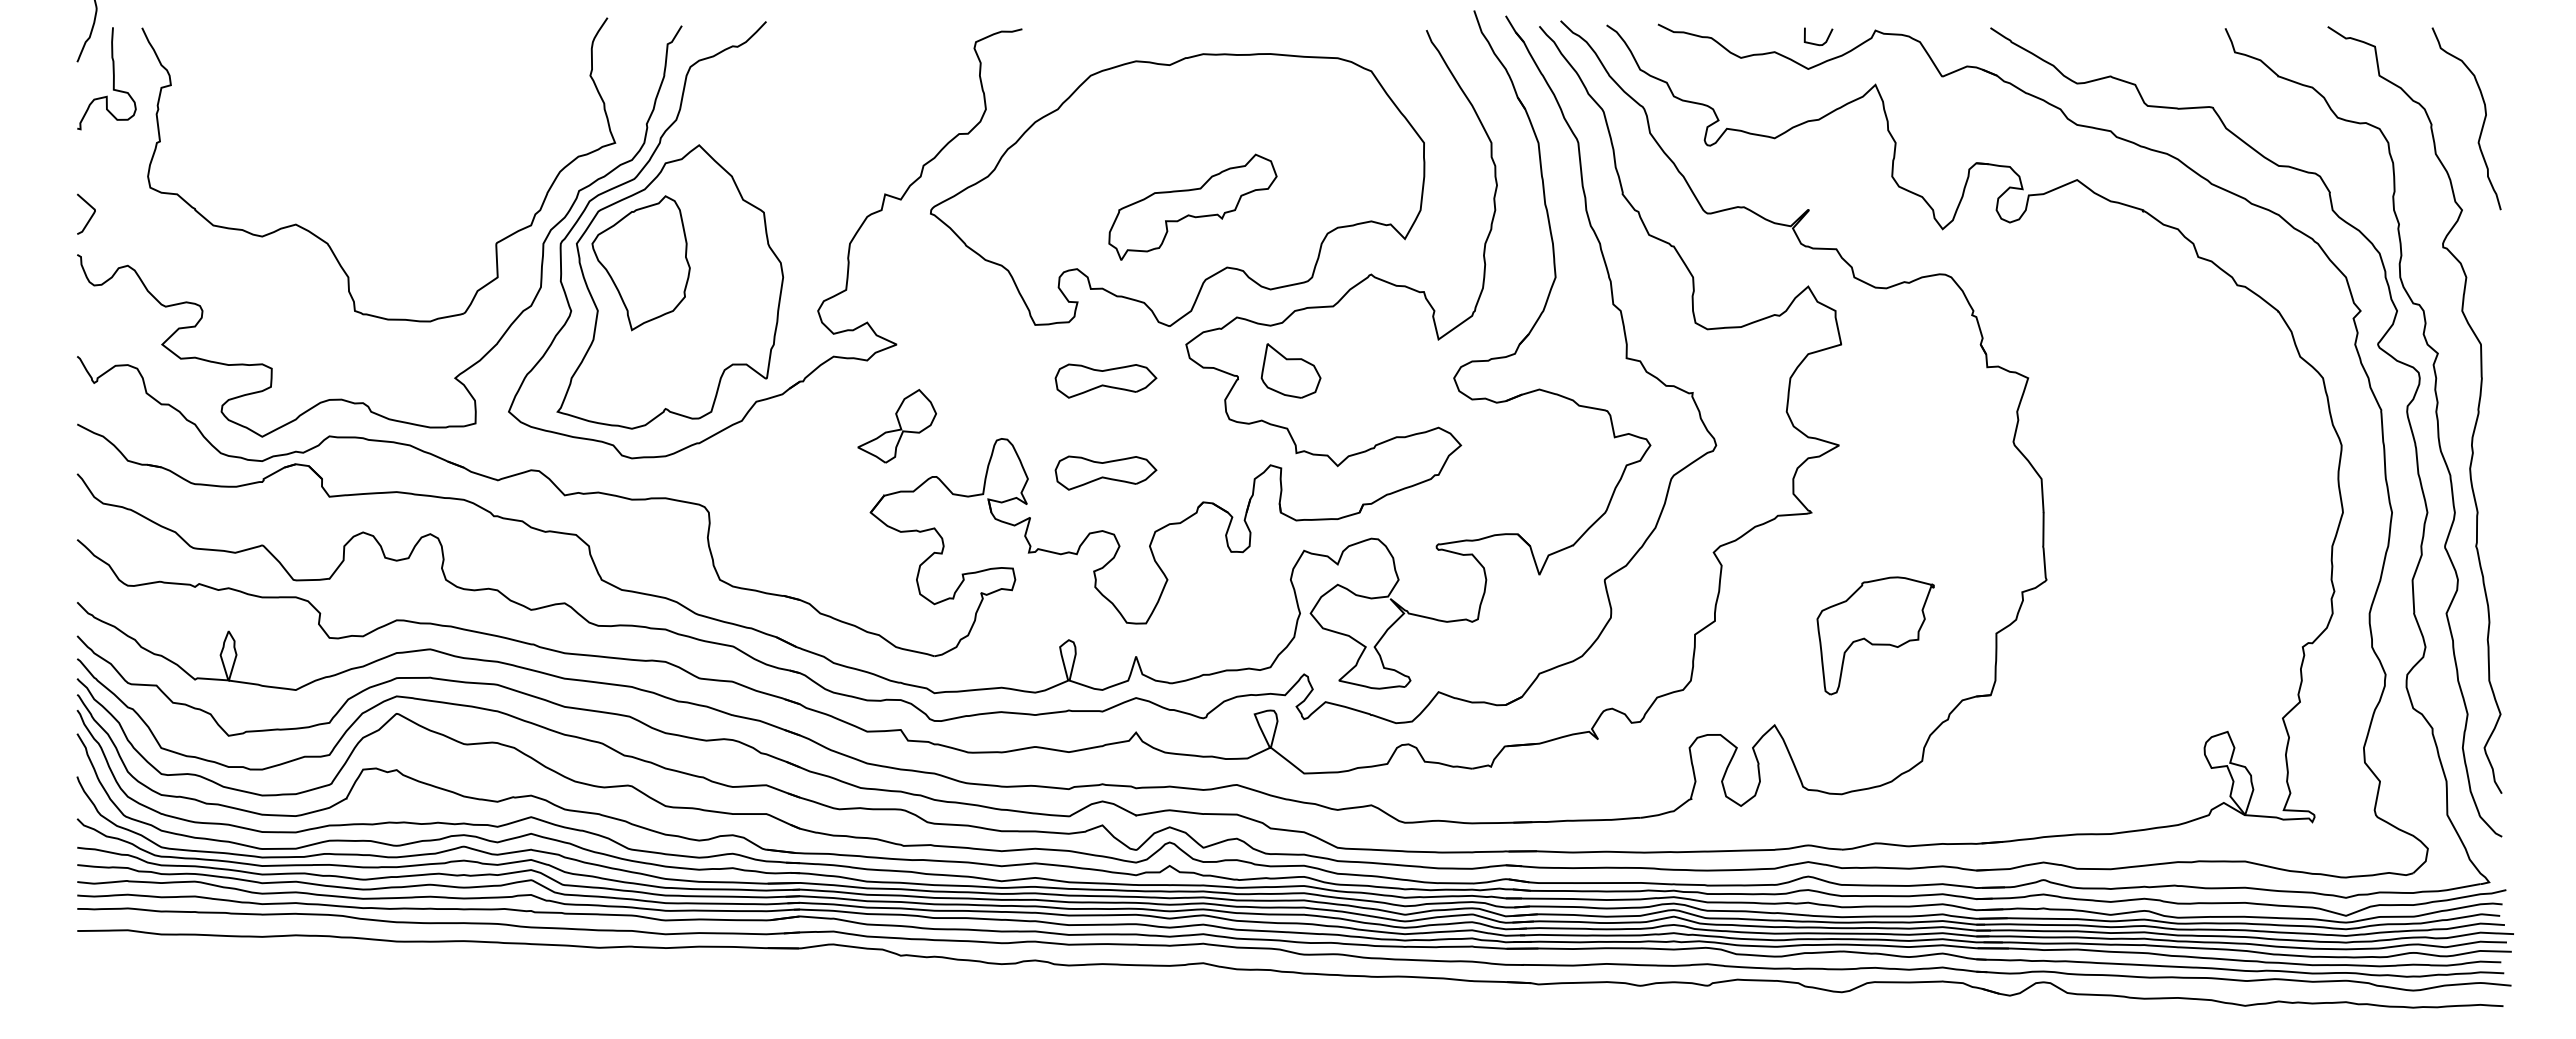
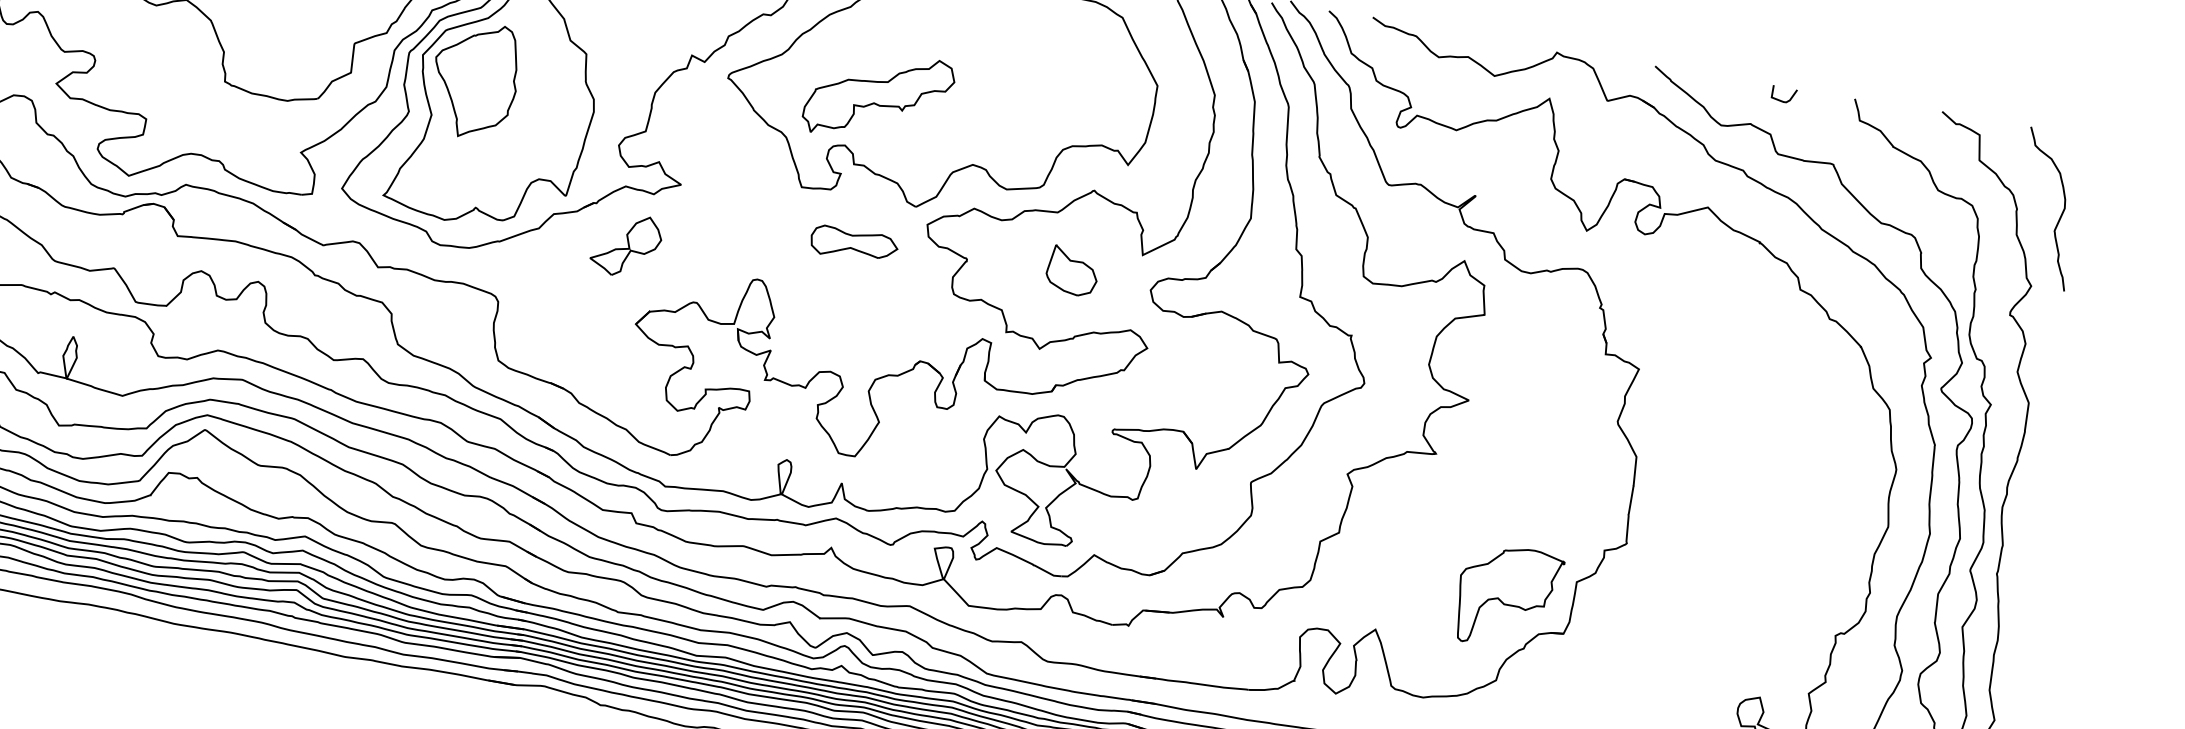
curve: (1817, 43) -> (1782, 100), moved
part: (1192, 206) -> (878, 96), moved
part: (1290, 370) -> (1072, 270), moved
part: (896, 426) -> (625, 245), moved
part: (1105, 472) -> (841, 322), removed
part: (1875, 635) -> (1508, 597), moved

